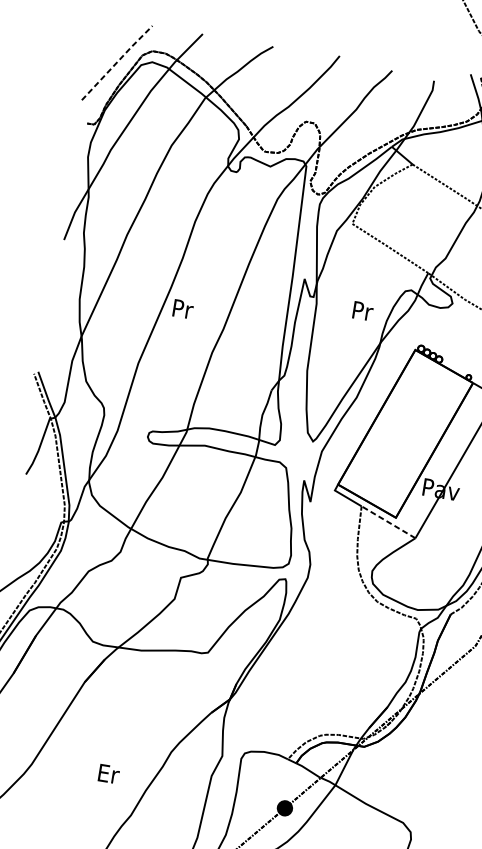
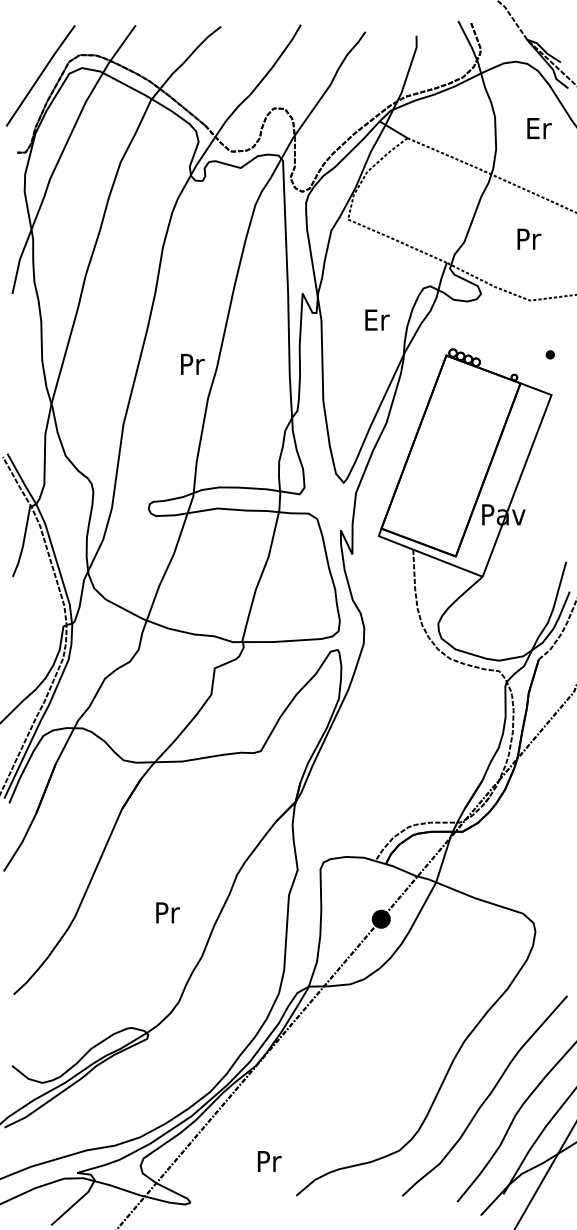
line: (116, 62) -> (40, 75), dashed -> solid
text: (183, 309) -> (192, 364), moved
text: (363, 310) -> (377, 319), Pr -> Er
line: (388, 522) -> (447, 563), dashed -> solid
text: (108, 773) -> (167, 912), Er -> Pr

